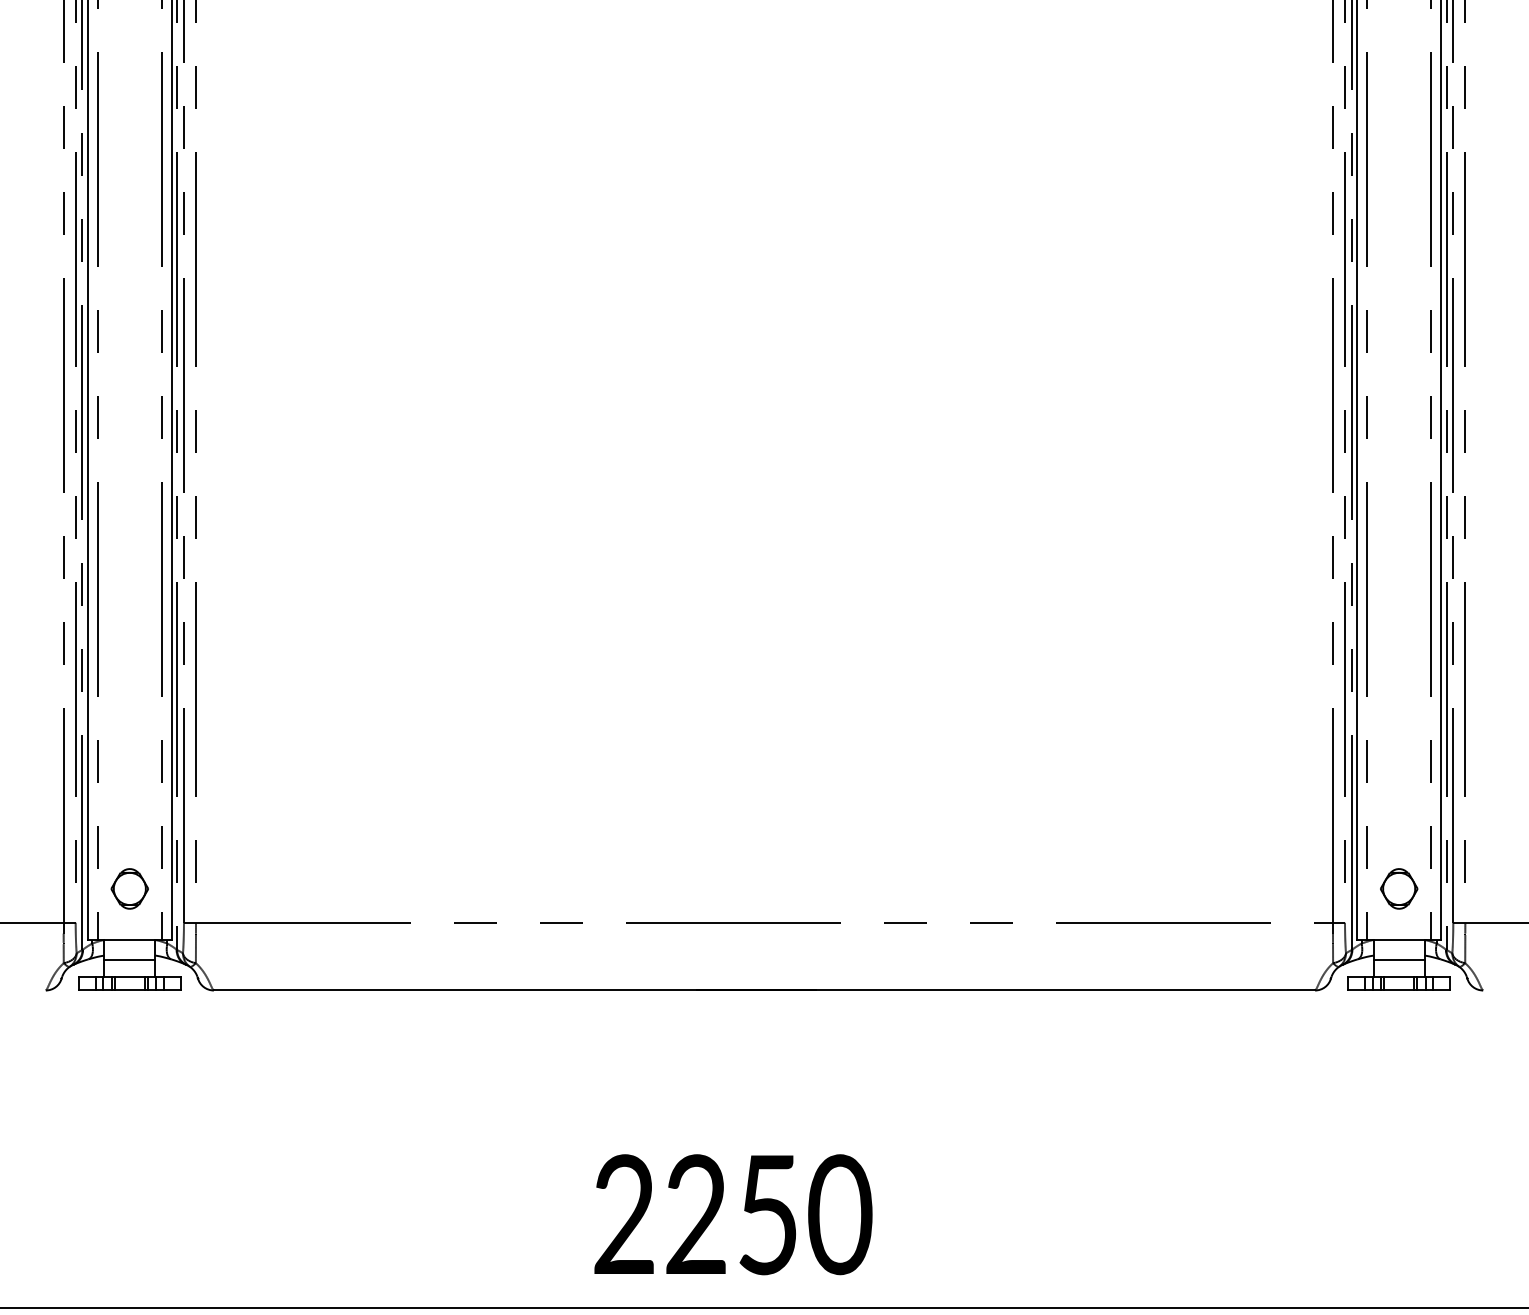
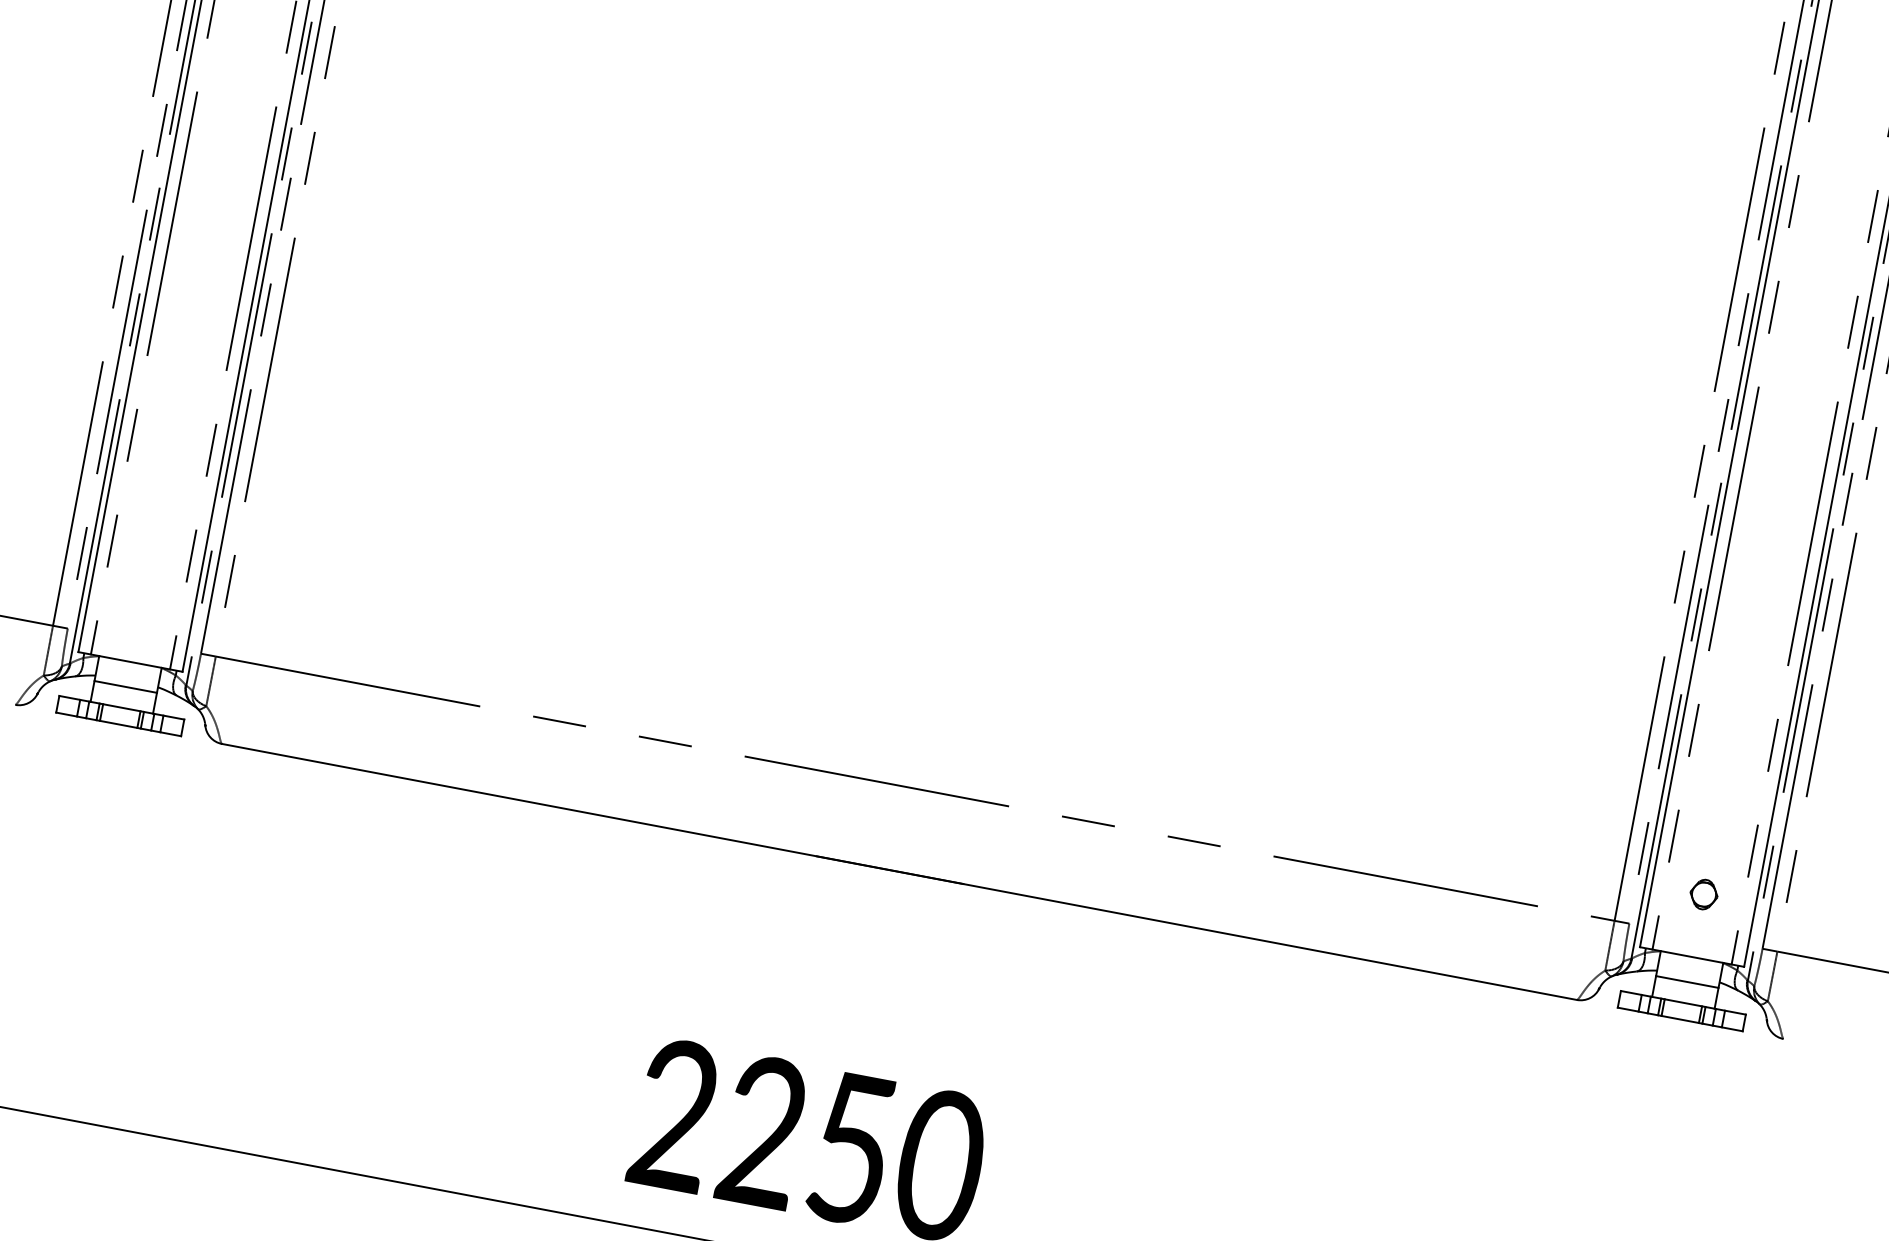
part: (129, 888) -> (141, 598), removed
part: (1399, 888) -> (1704, 894), size x0.6

